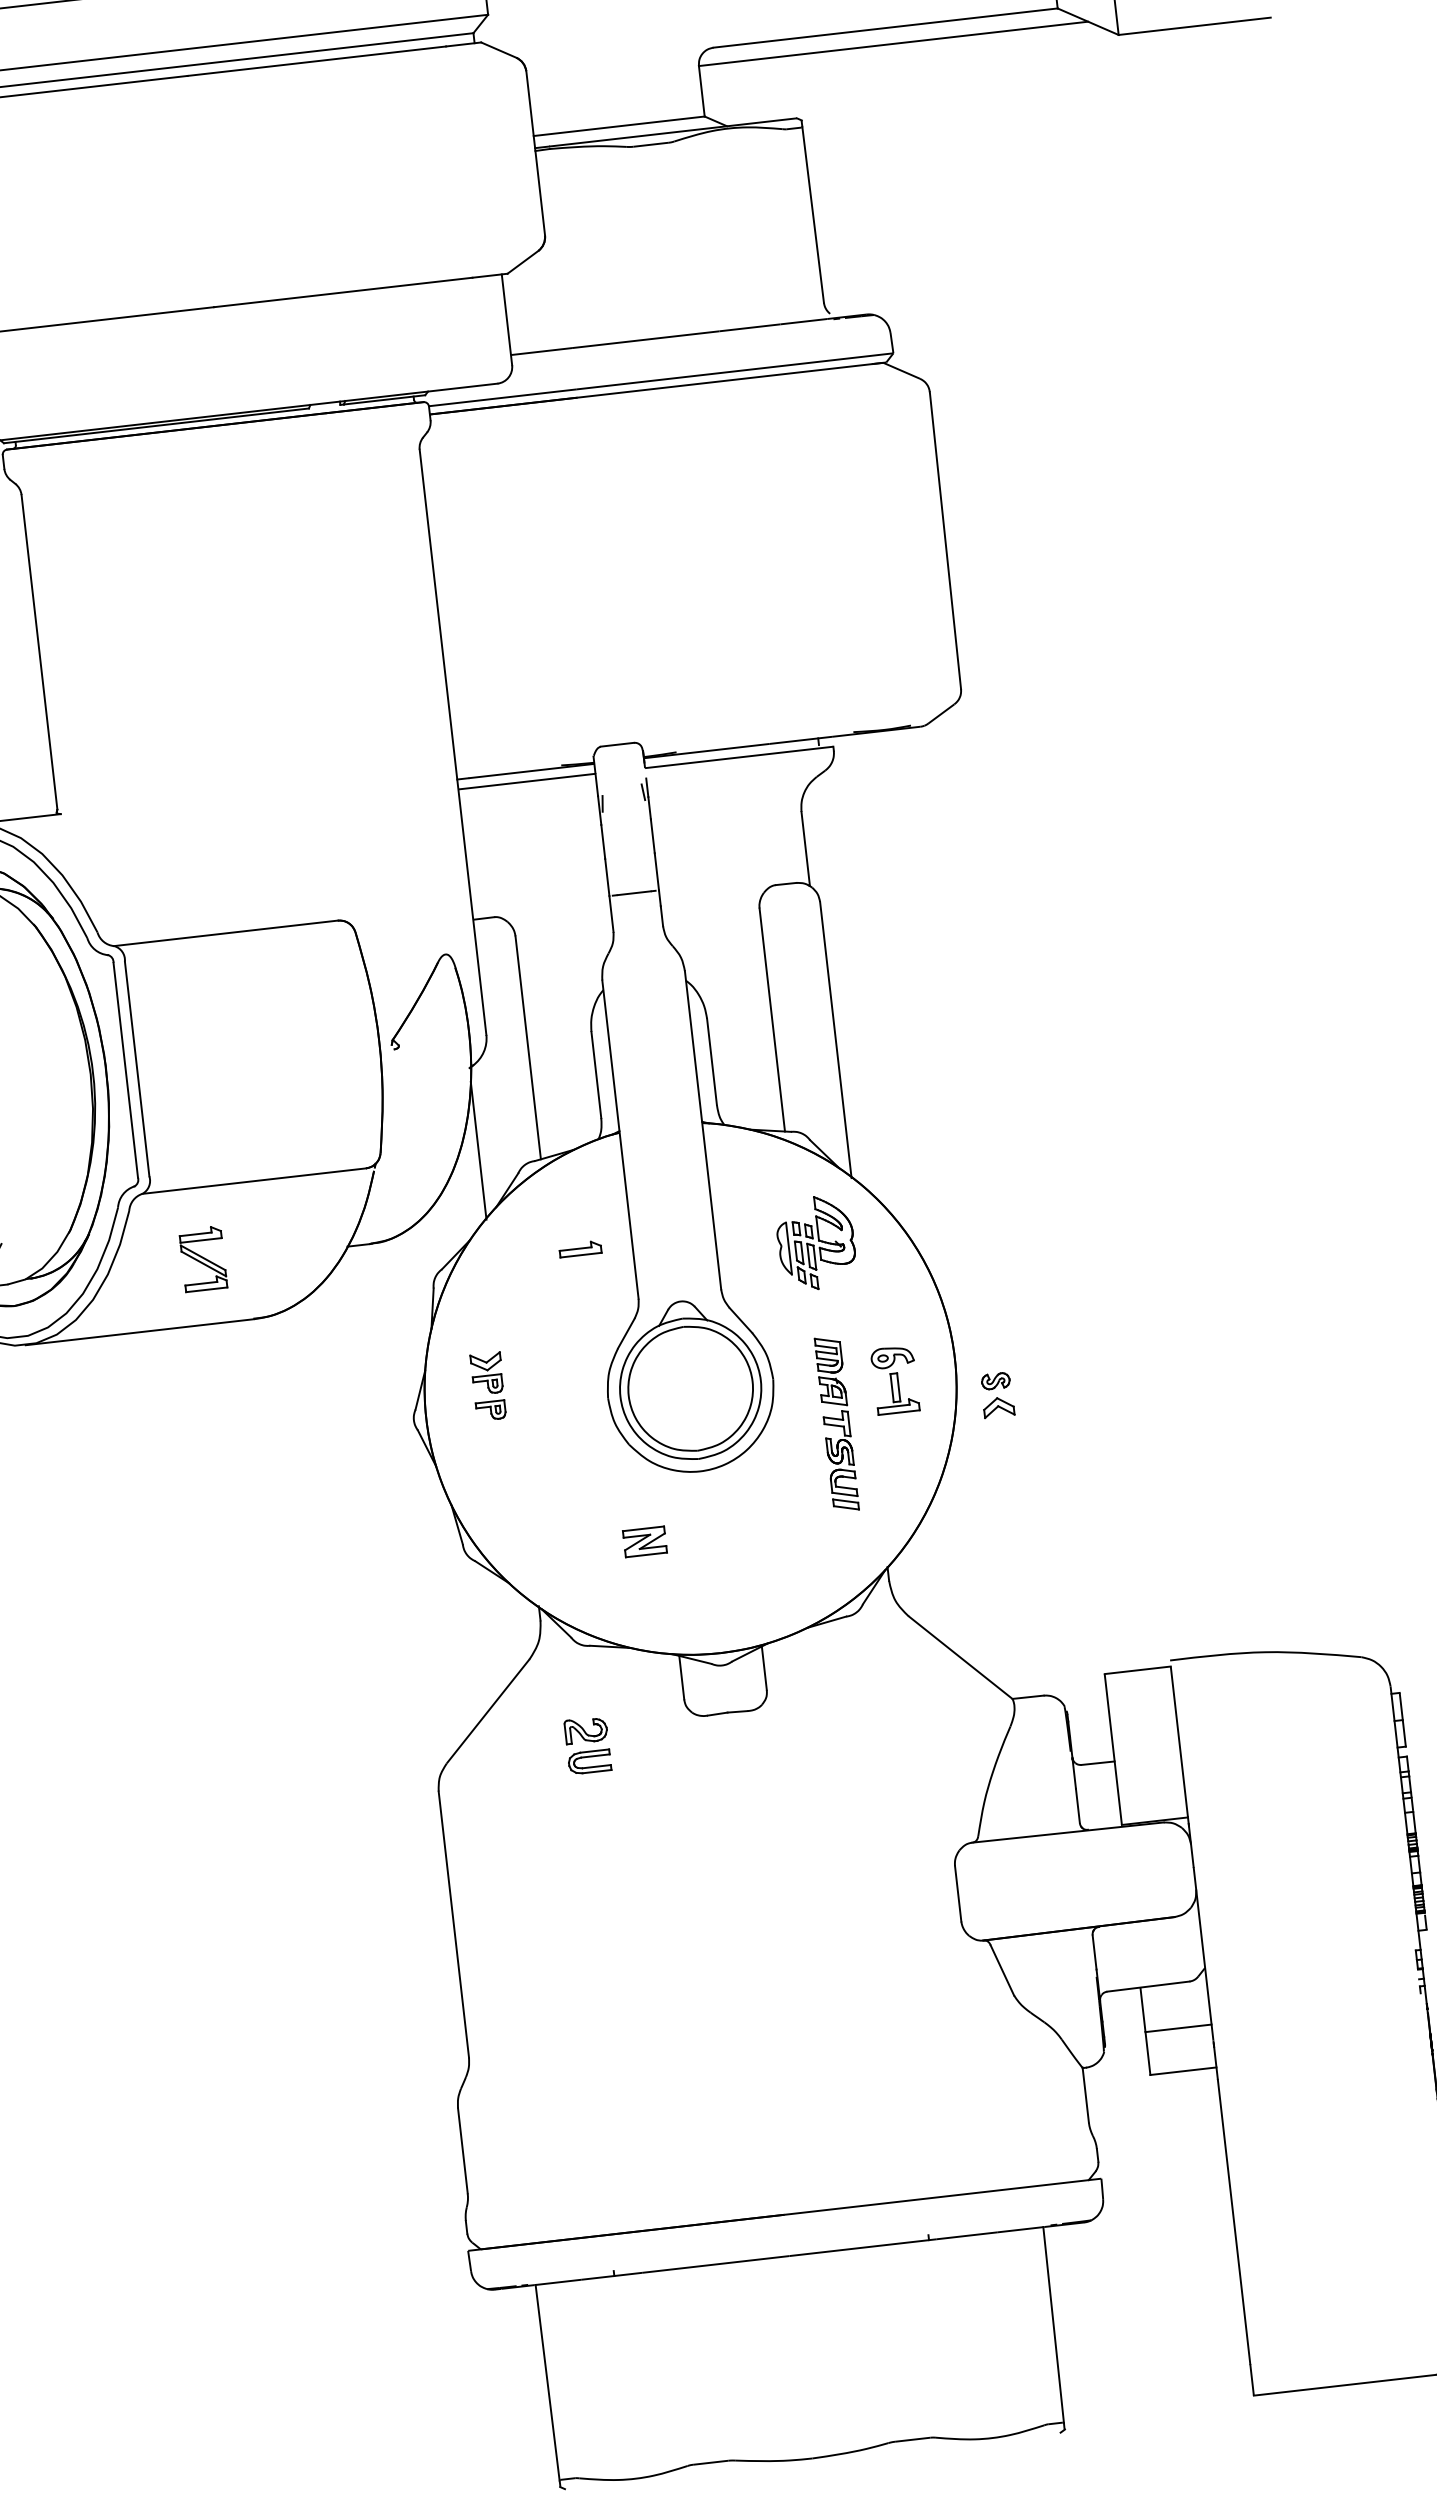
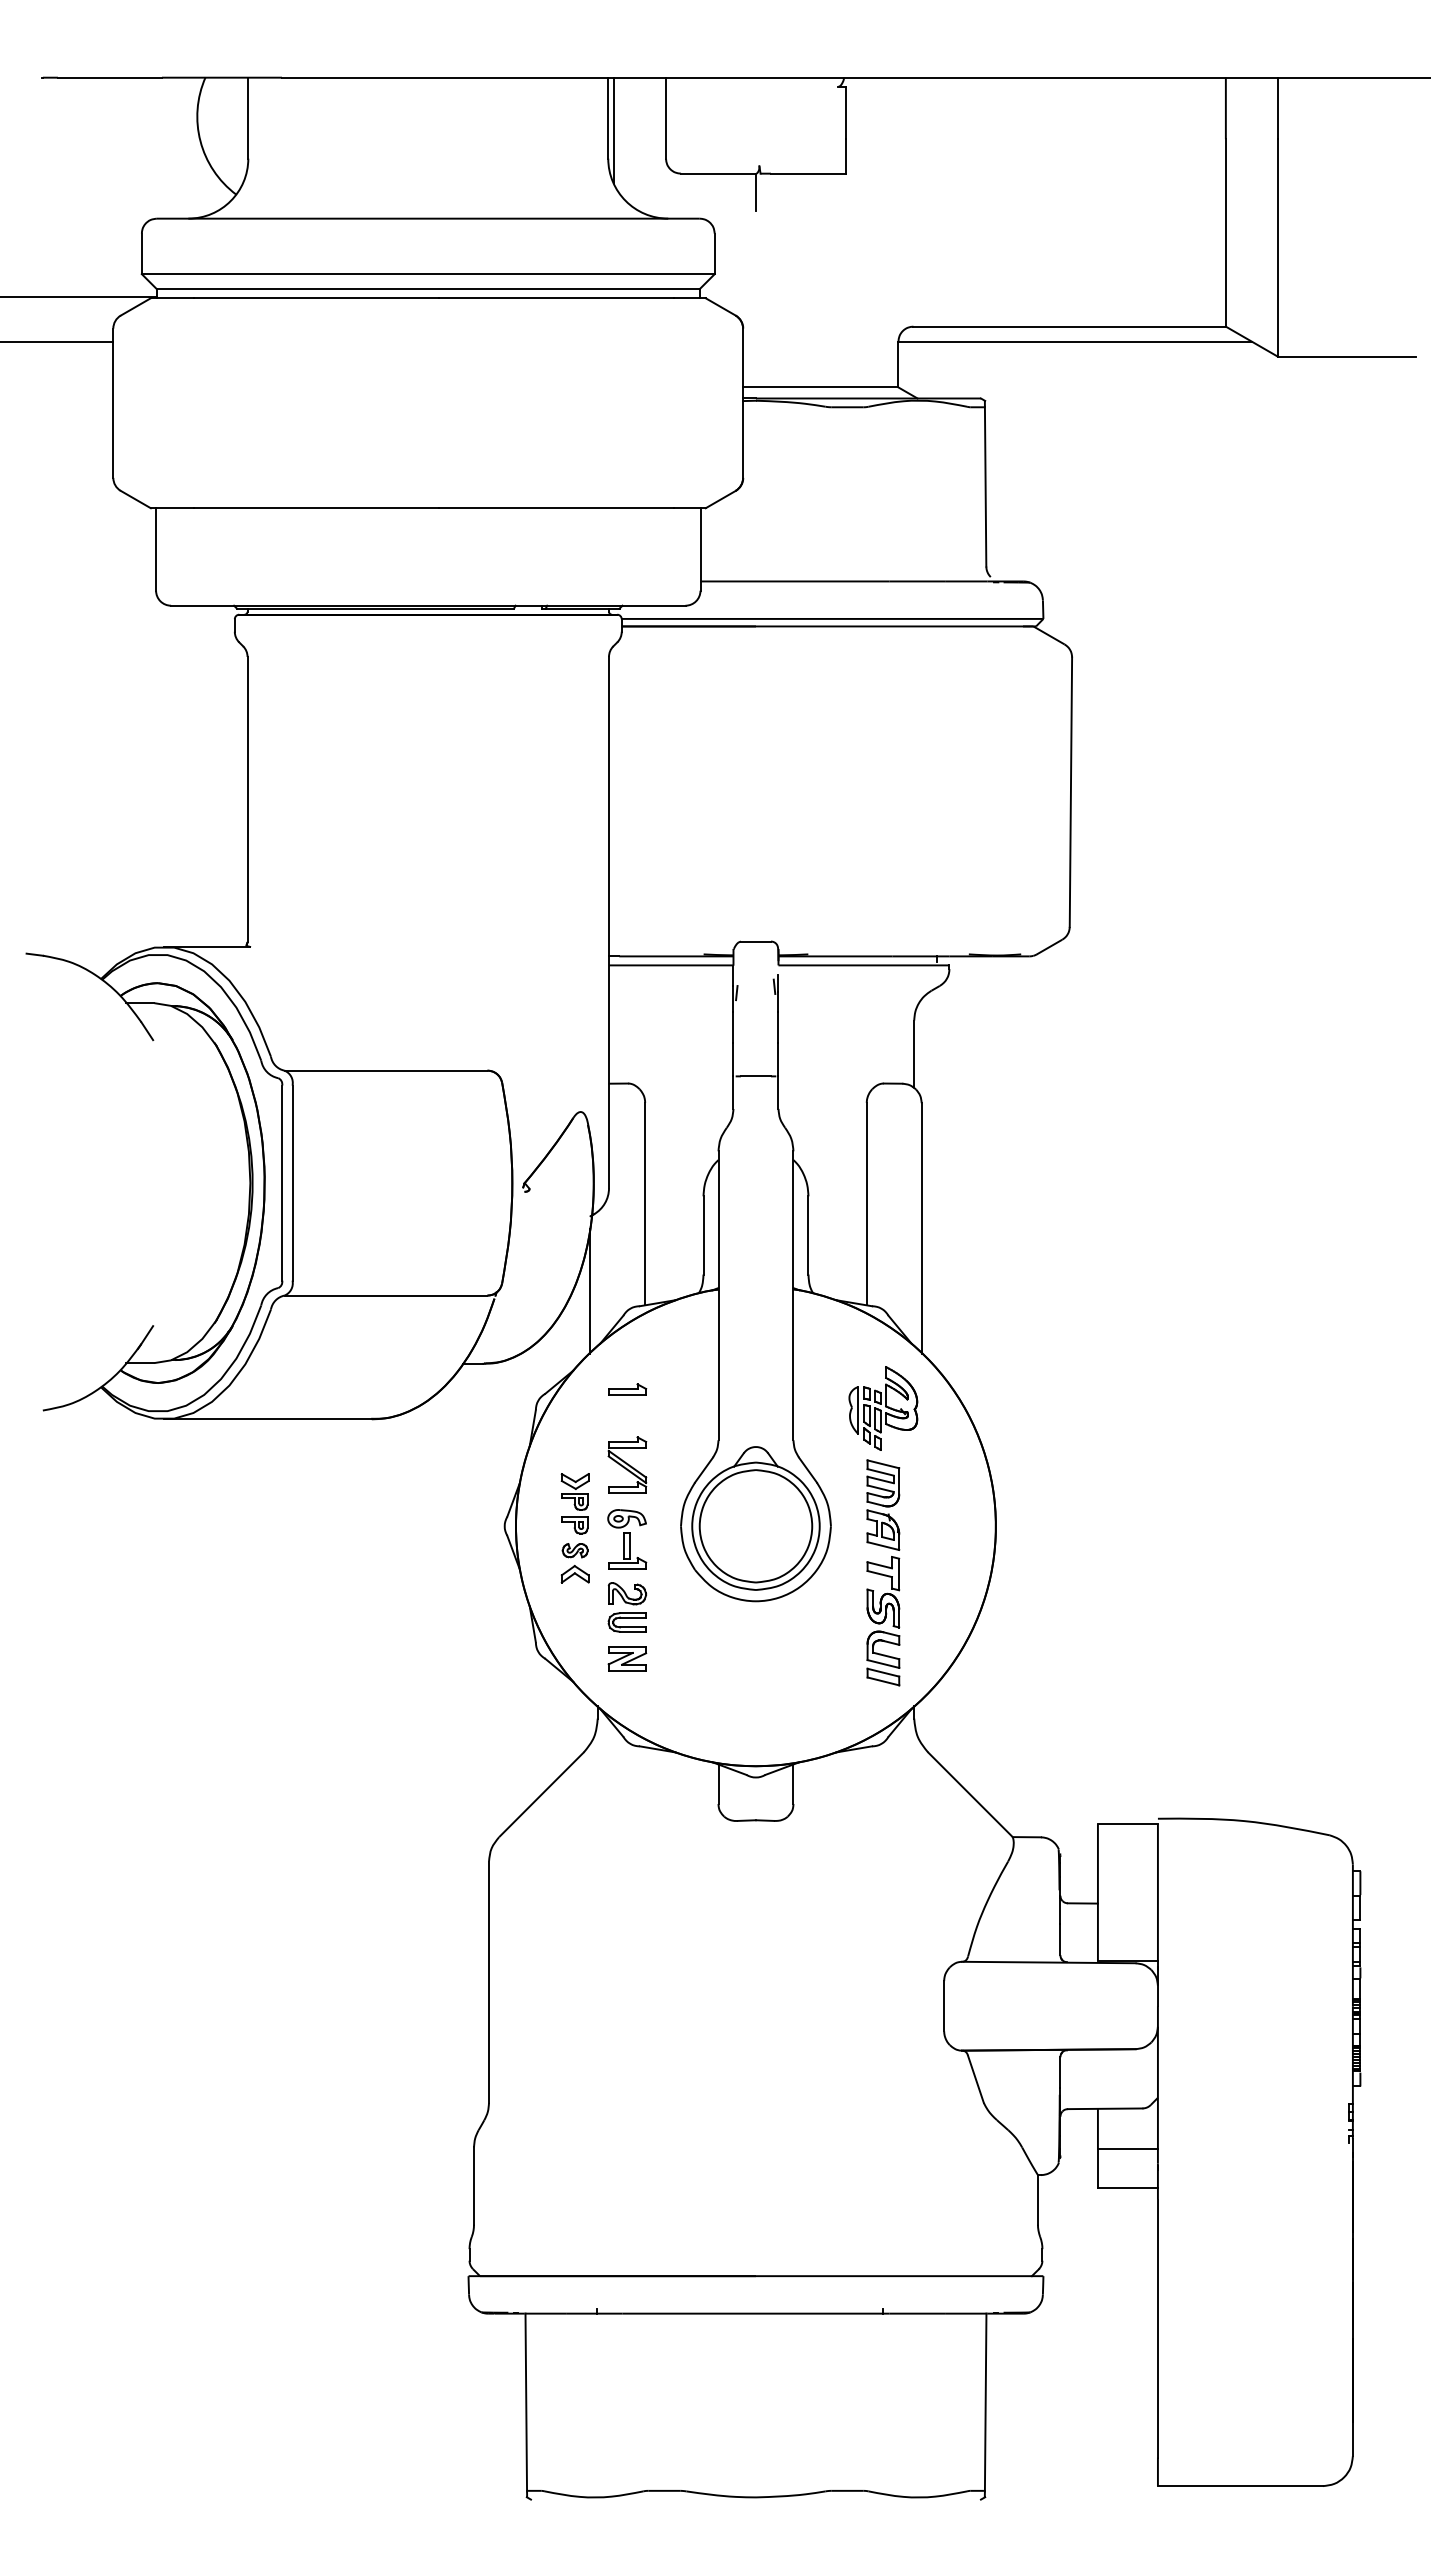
part: (580, 1248) -> (627, 1389), moved
part: (203, 1258) -> (627, 1464), moved
part: (895, 1380) -> (627, 1539), moved
part: (996, 1395) -> (574, 1563), moved
part: (836, 1423) -> (883, 1572), size x1.43
part: (645, 1541) -> (627, 1658), moved
part: (586, 1745) -> (626, 1607), moved

